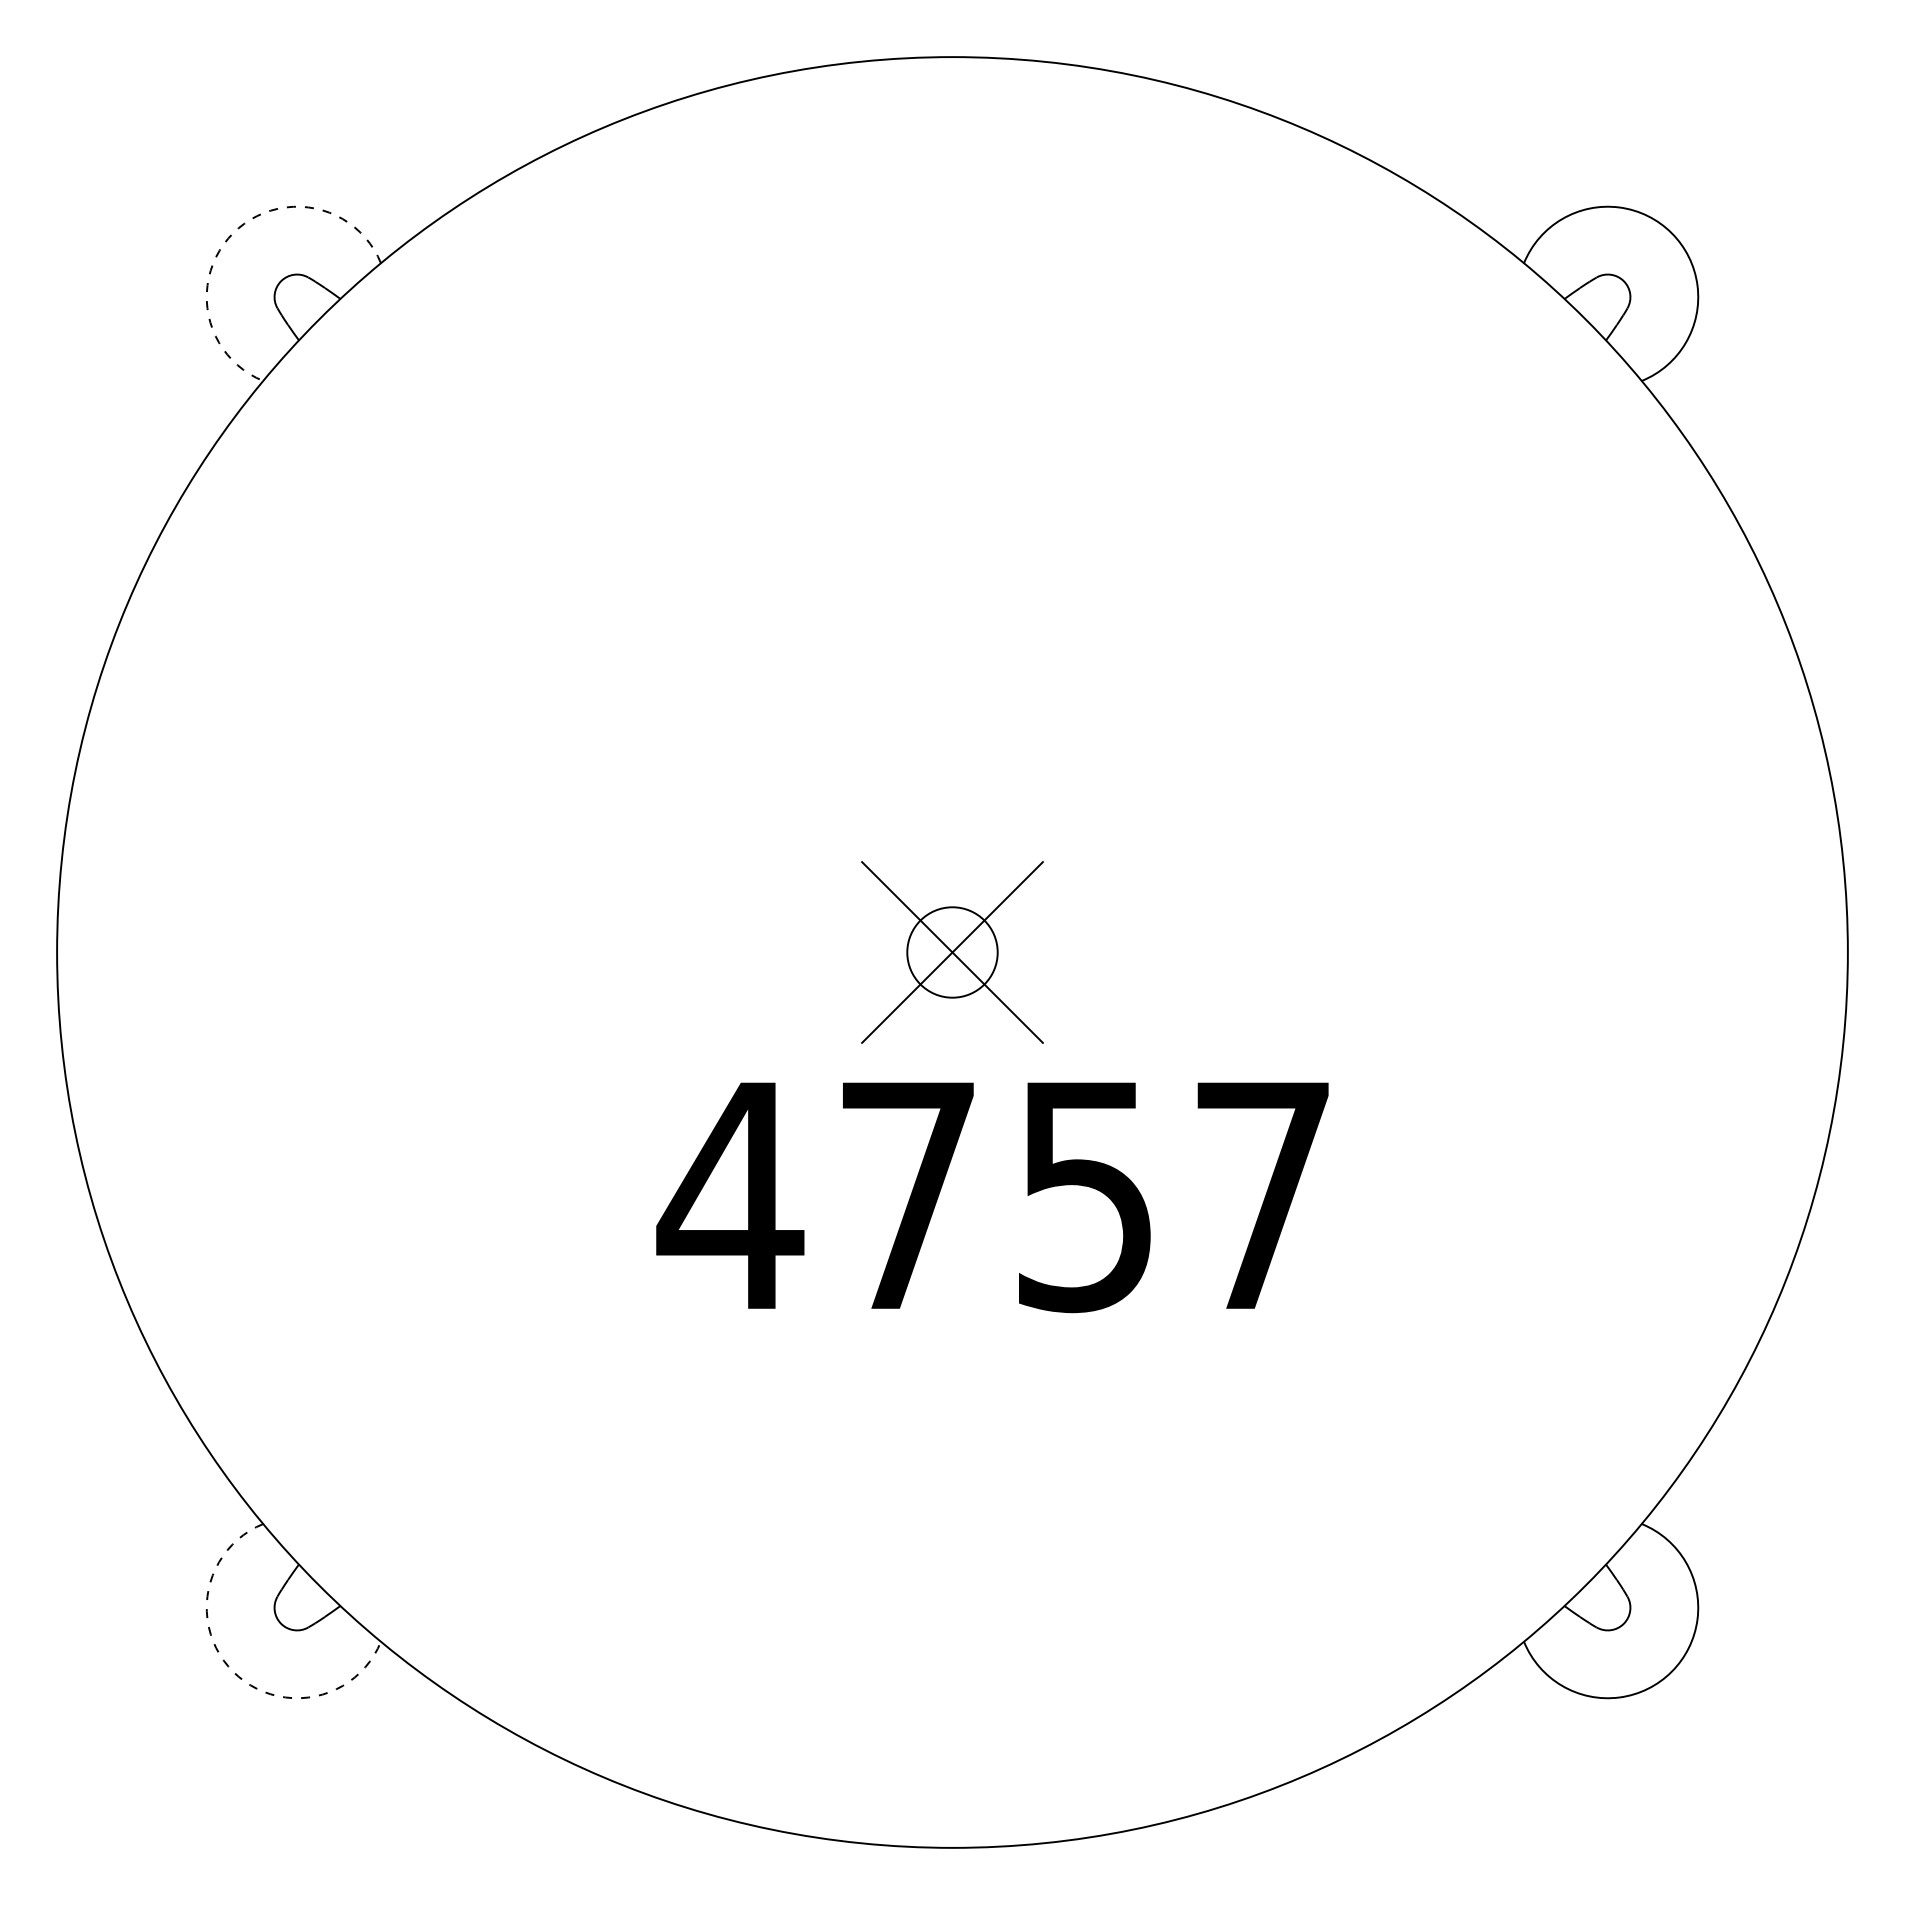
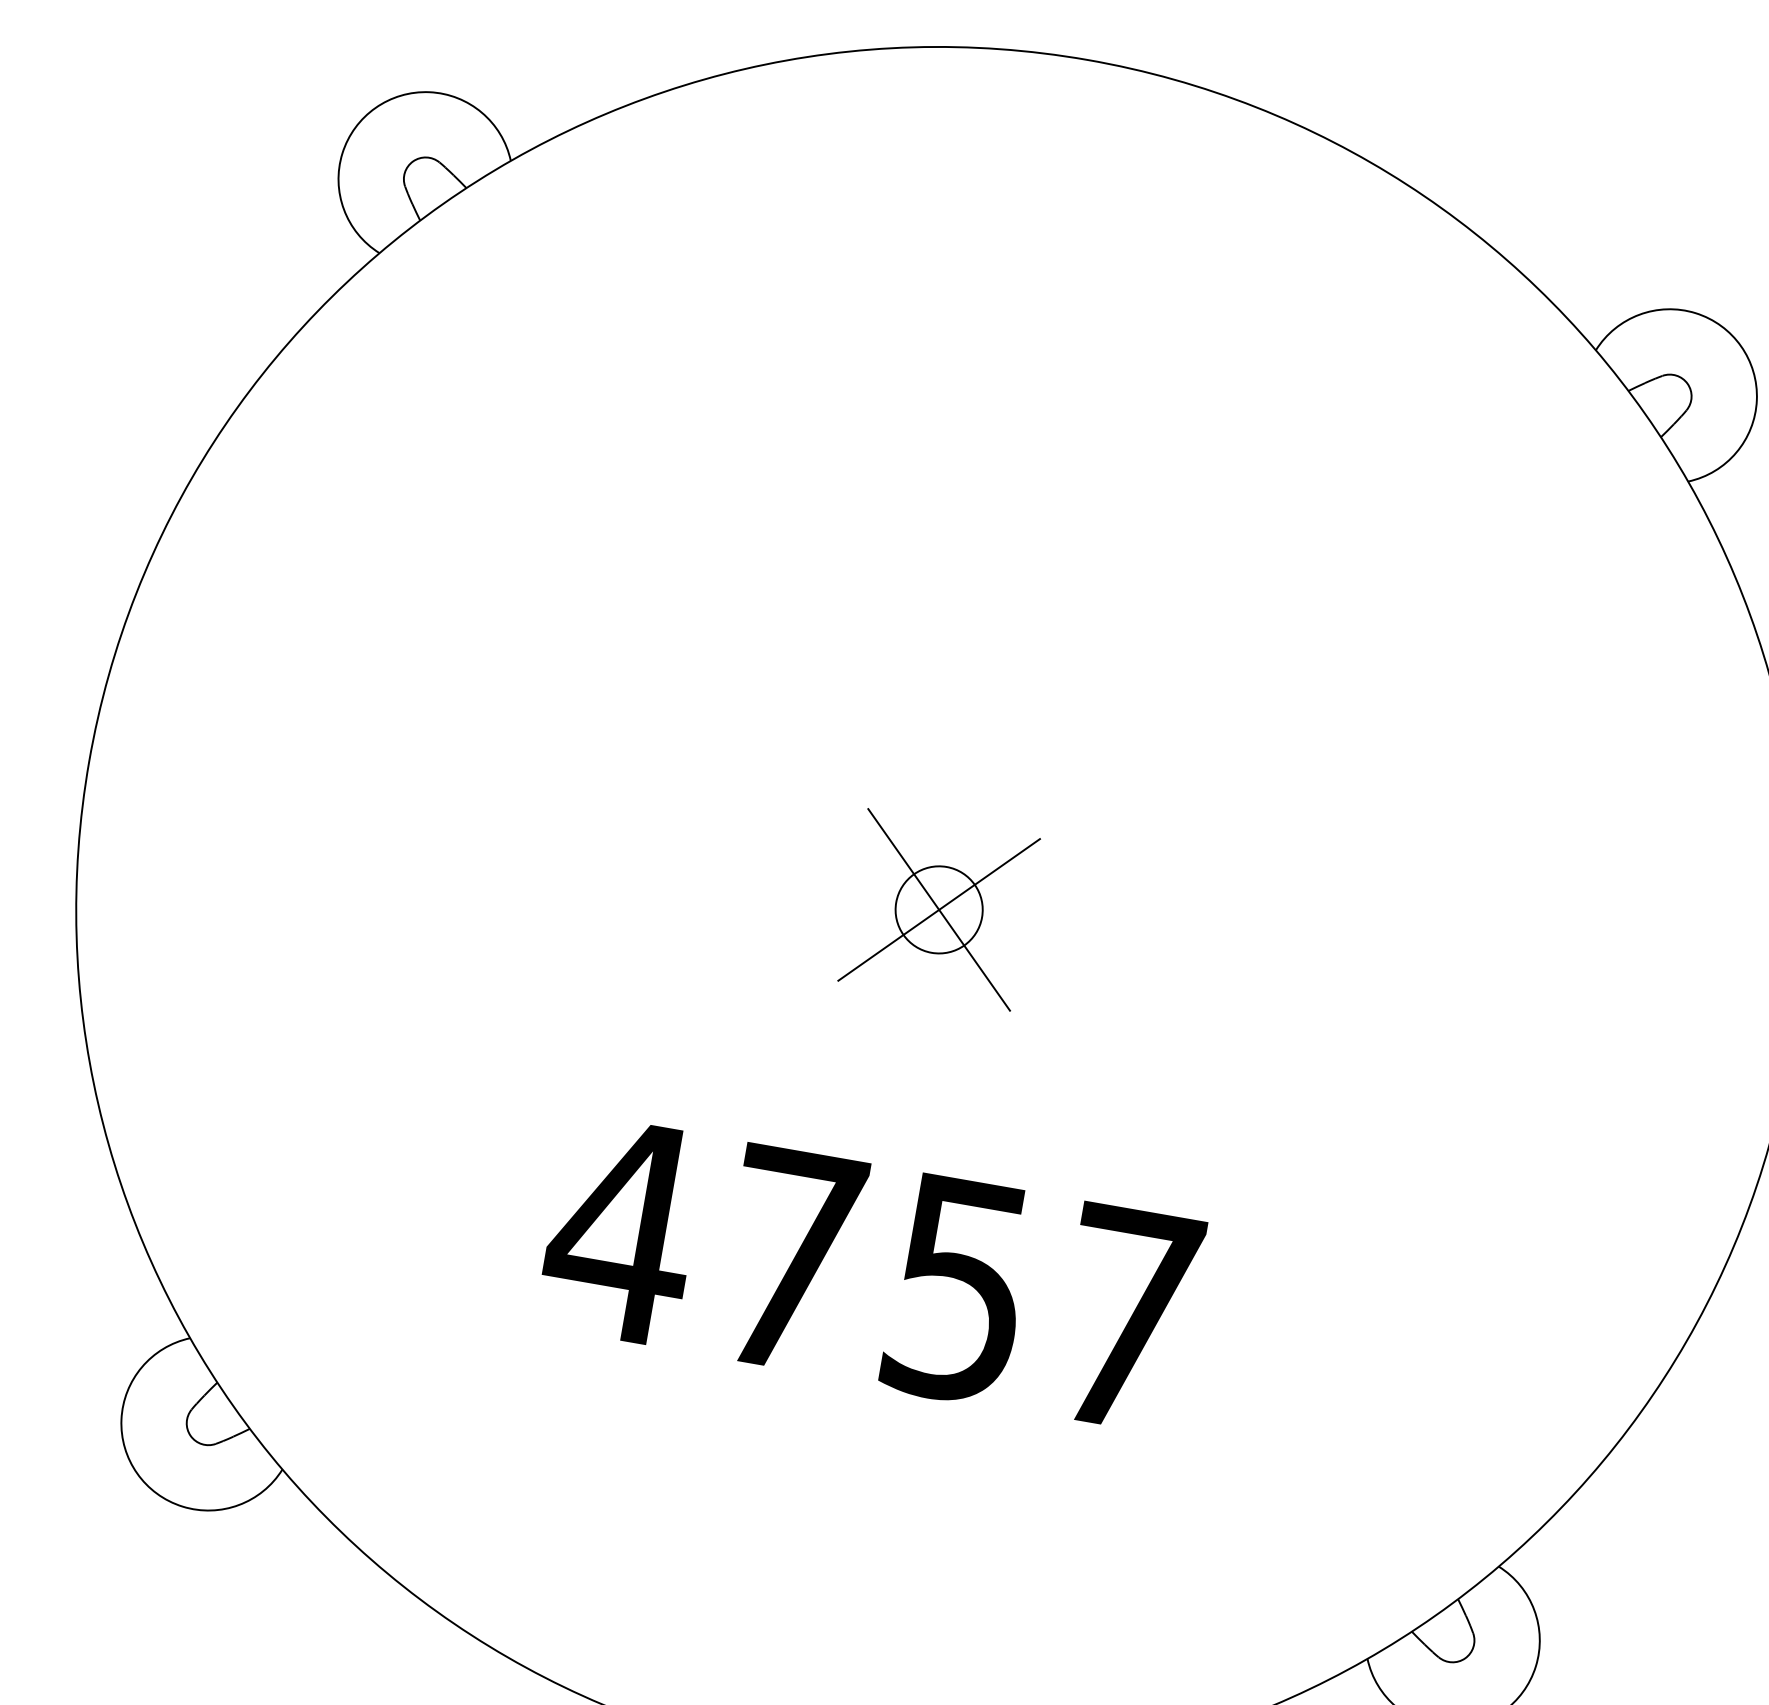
arc: (233, 233) -> (375, 108), dashed -> solid
text: (992, 1197) -> (870, 1275), moved
arc: (233, 1671) -> (137, 1473), dashed -> solid

